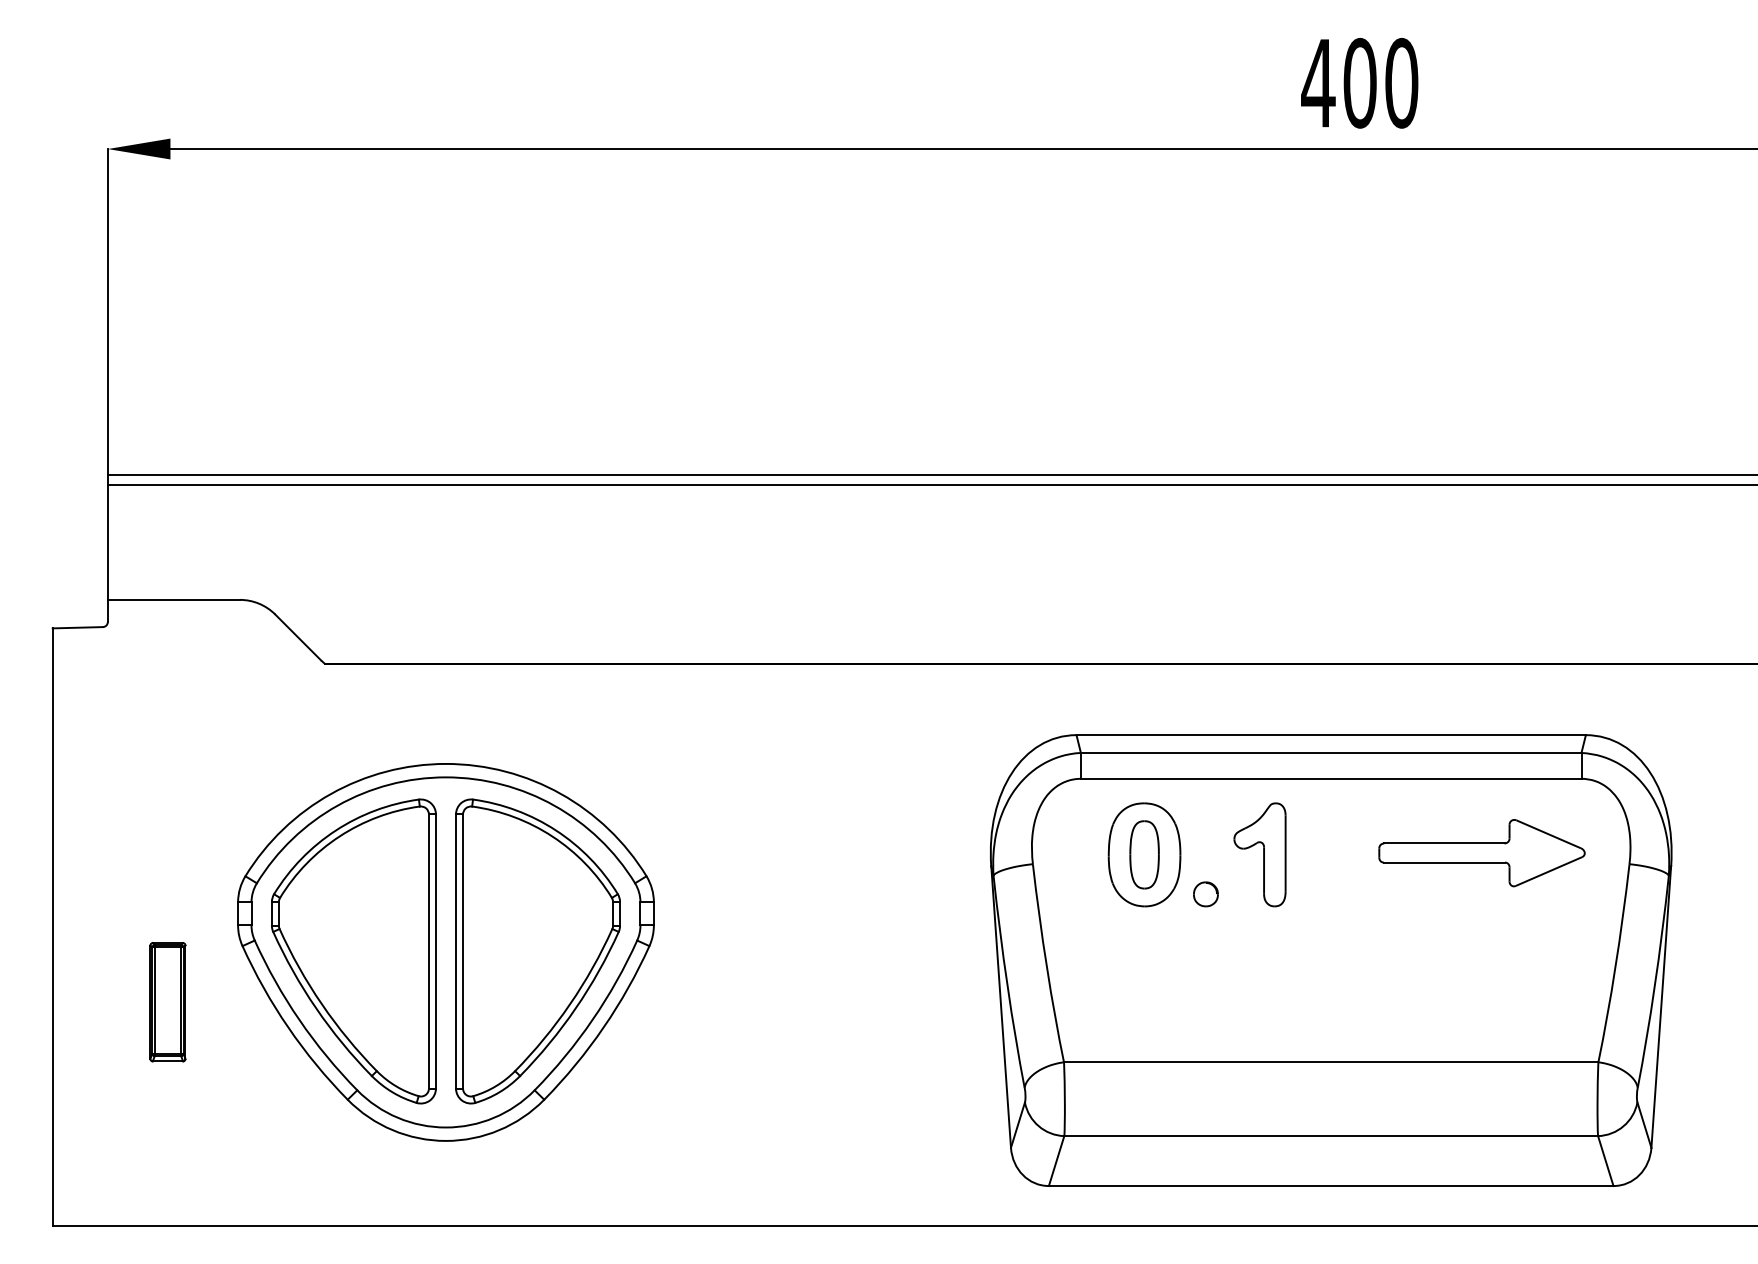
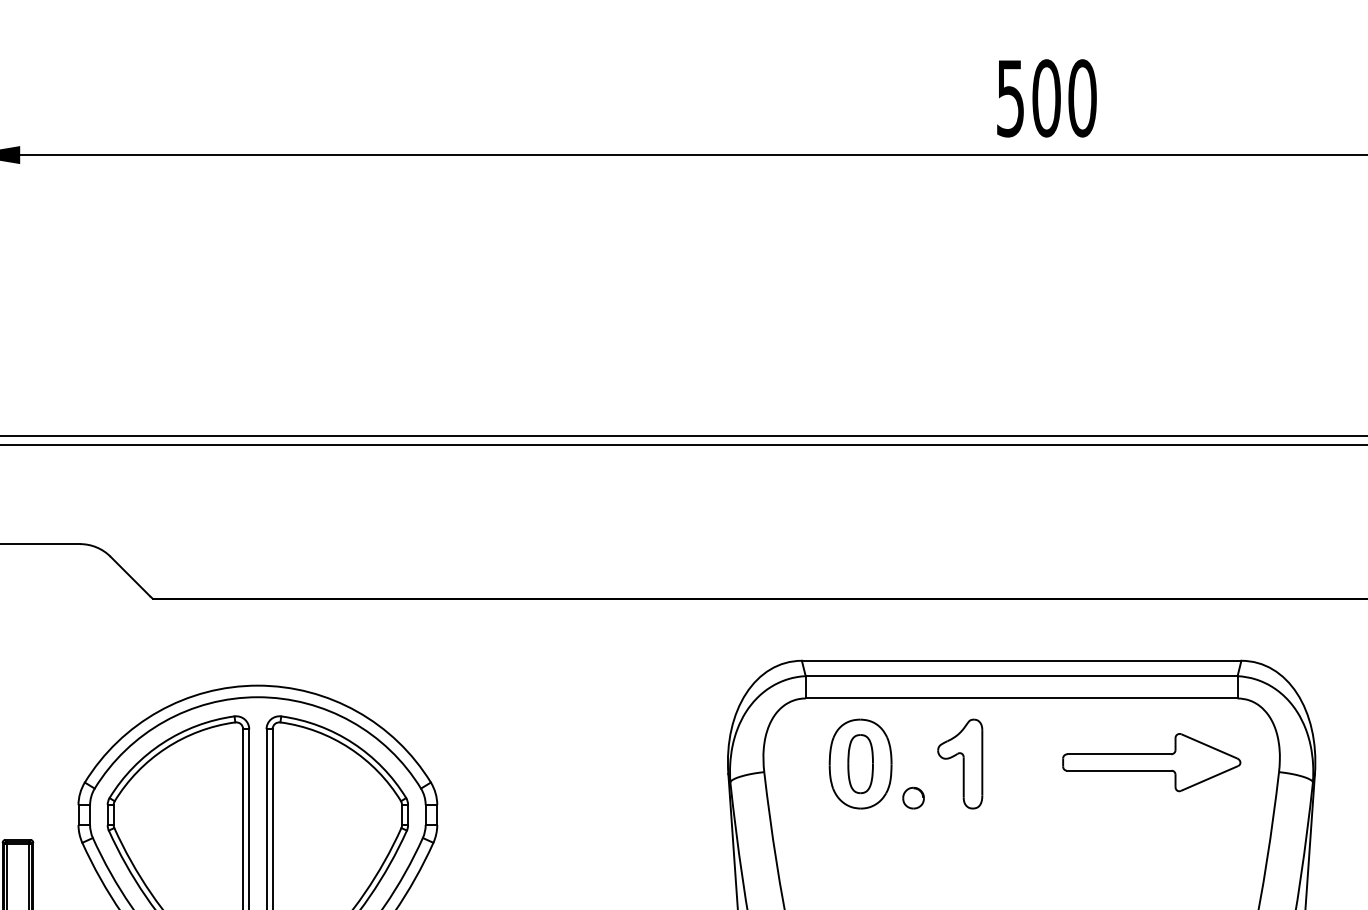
text: (1318, 83) -> (1010, 98), 400 -> 500

